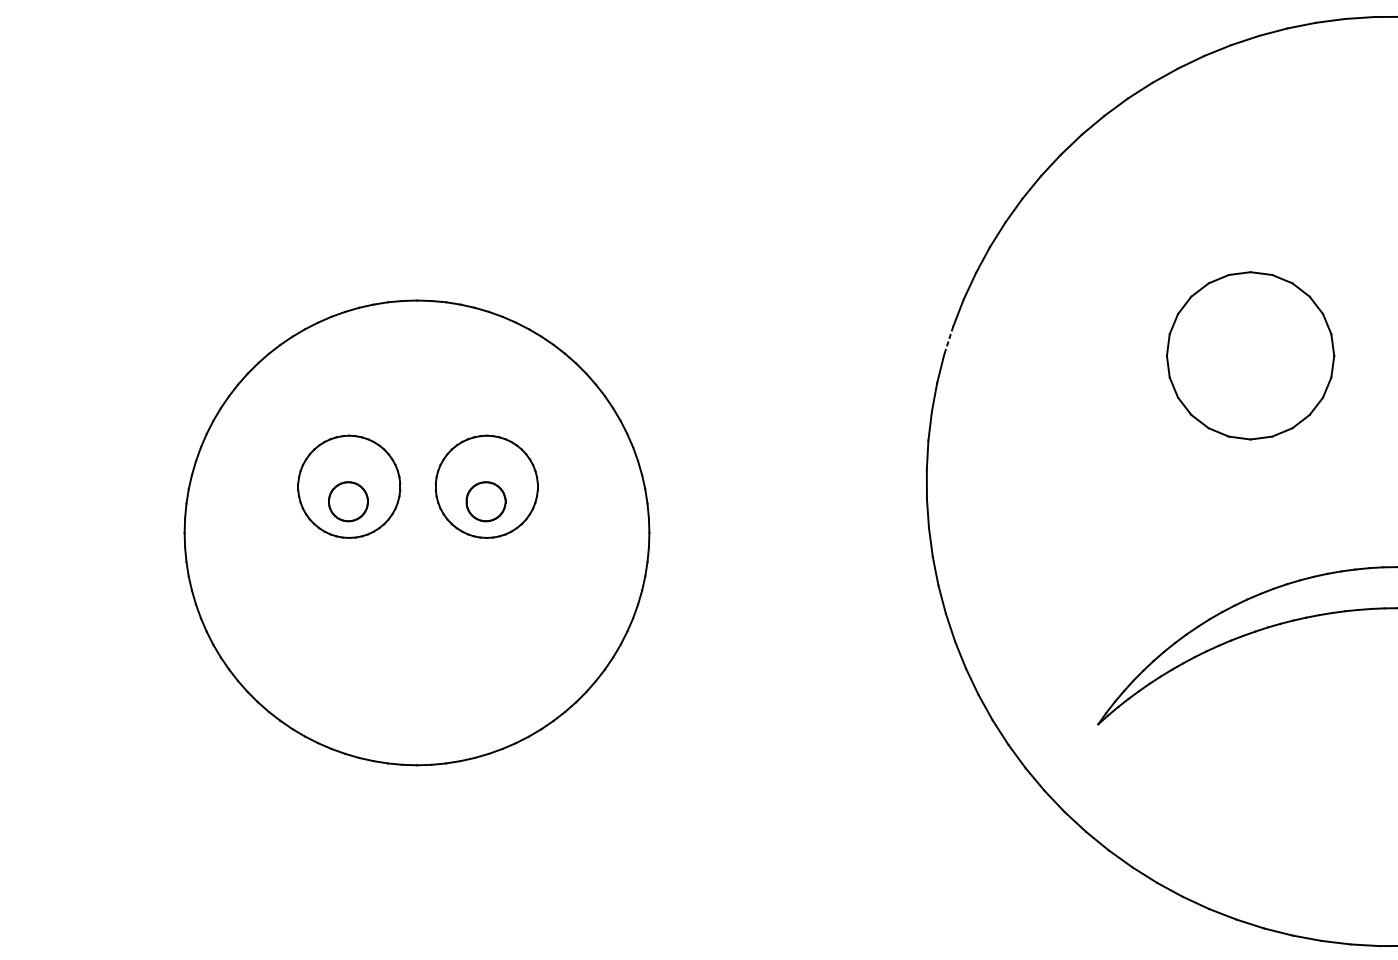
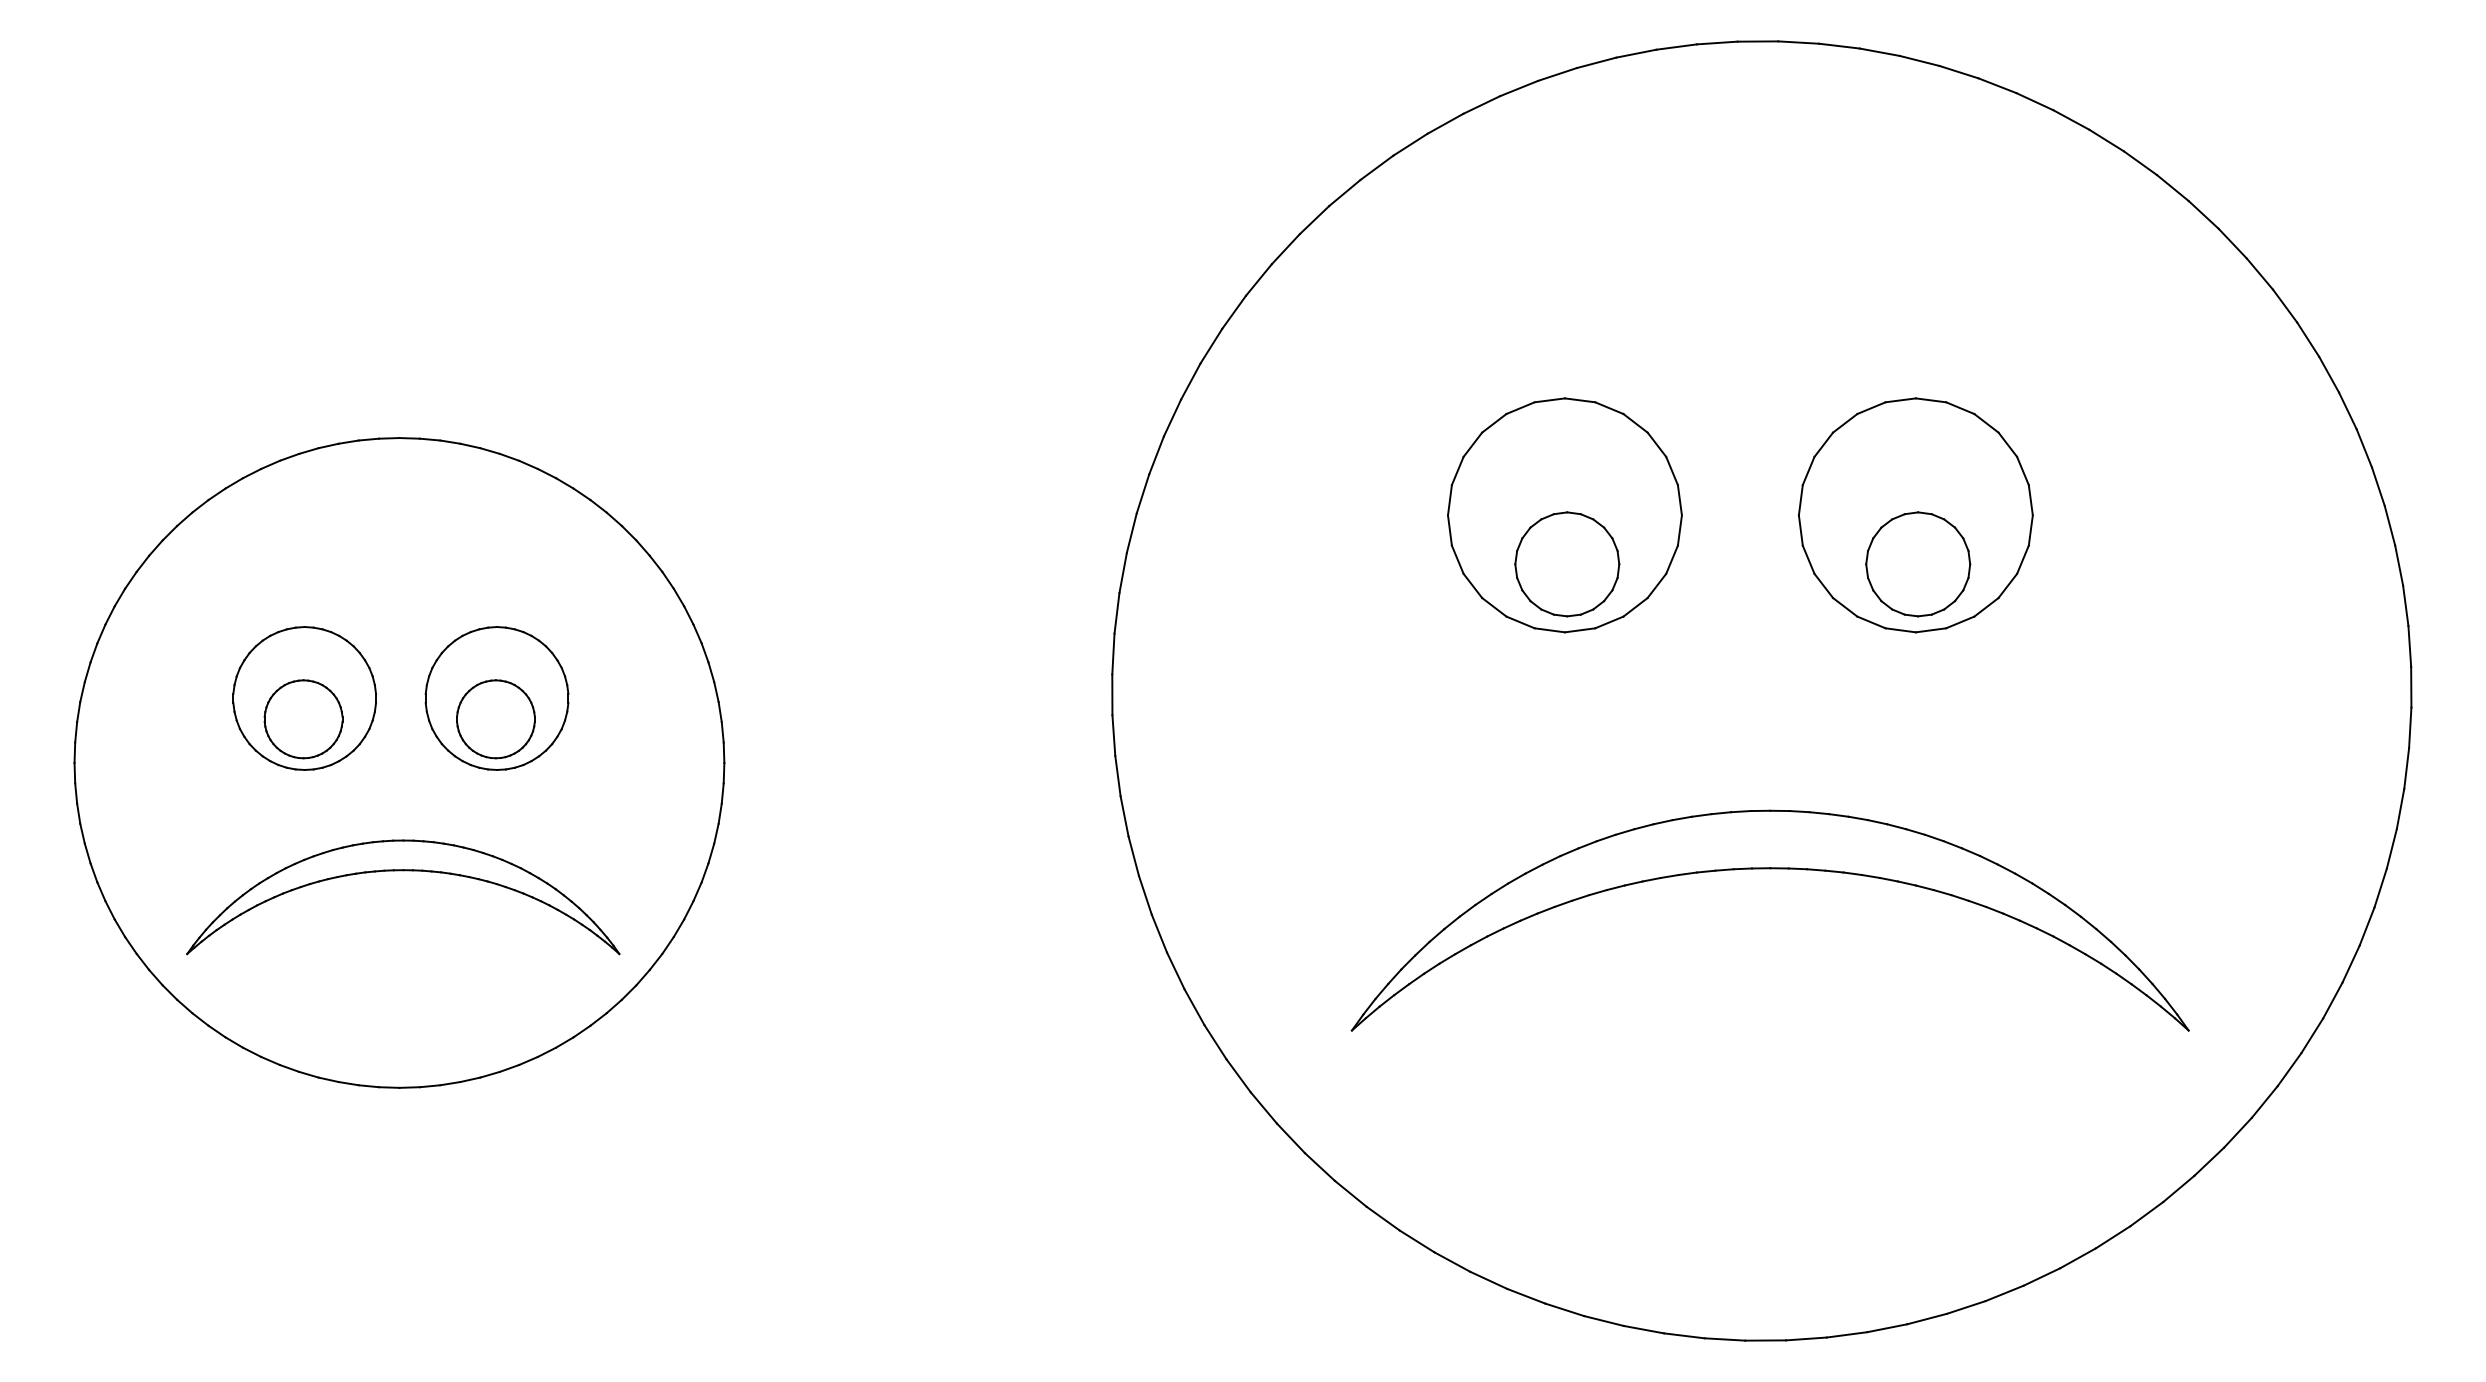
line: (948, 340) -> (1142, 494), dashed -> solid
part: (1252, 390) -> (1567, 564), added
part: (348, 501) -> (303, 719), size x1.43
part: (485, 501) -> (495, 719), size x1.43
part: (419, 610) -> (403, 871), added

